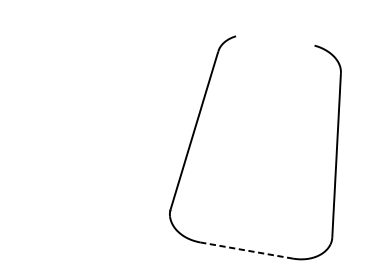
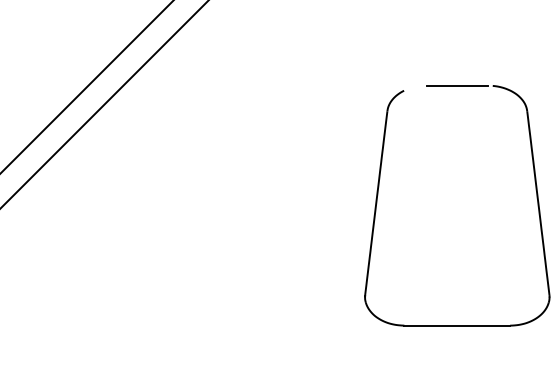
line: (282, 39) -> (456, 85), added
line: (246, 250) -> (457, 325), dashed -> solid

